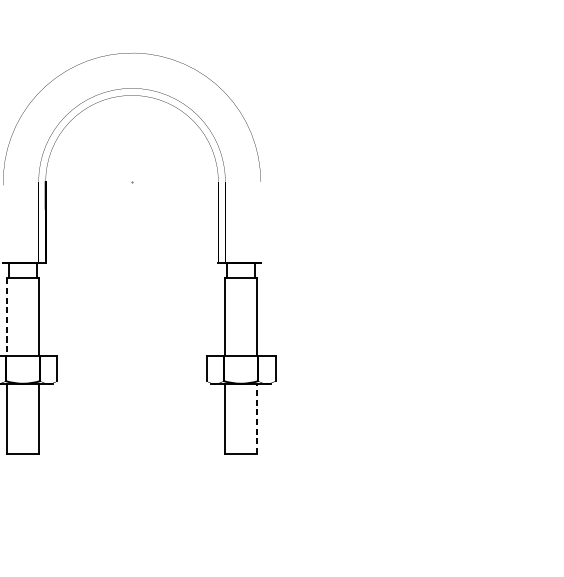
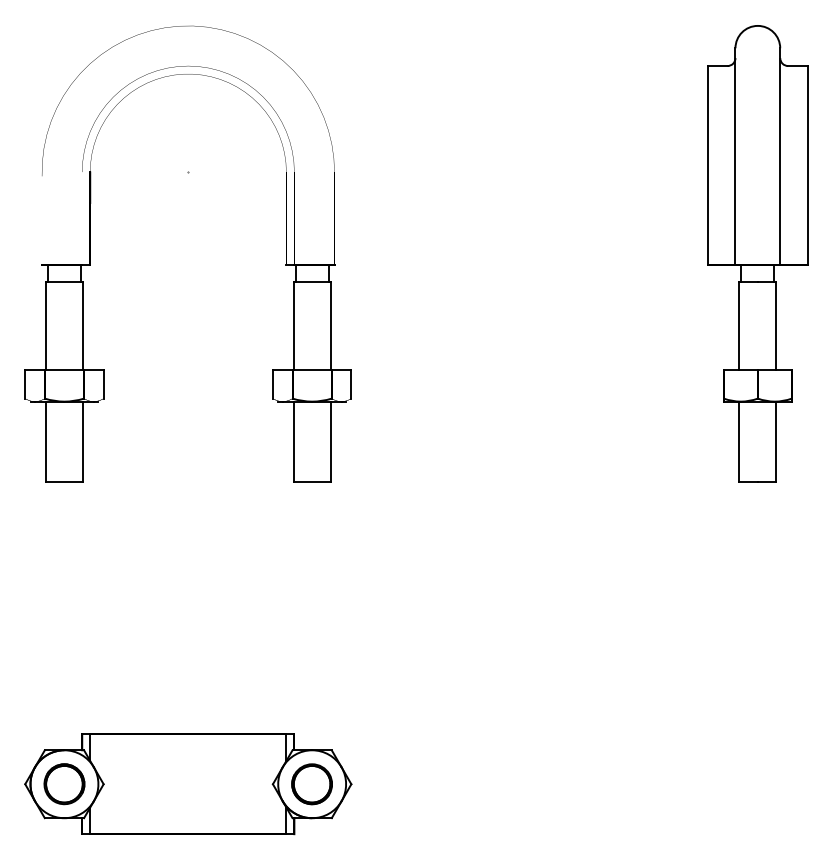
line: (7, 316) -> (46, 325), dashed -> solid
line: (257, 418) -> (330, 441), dashed -> solid

